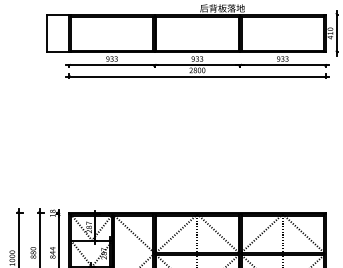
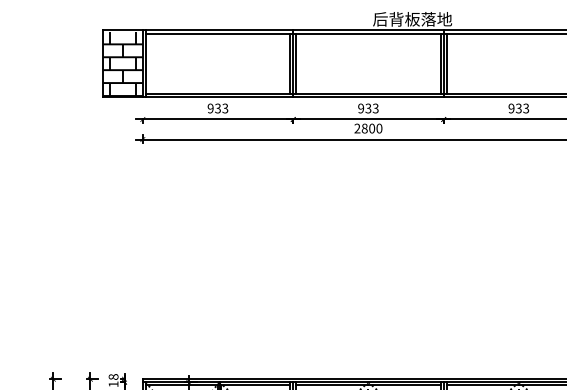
hatch: (57, 33) -> (121, 63), added

